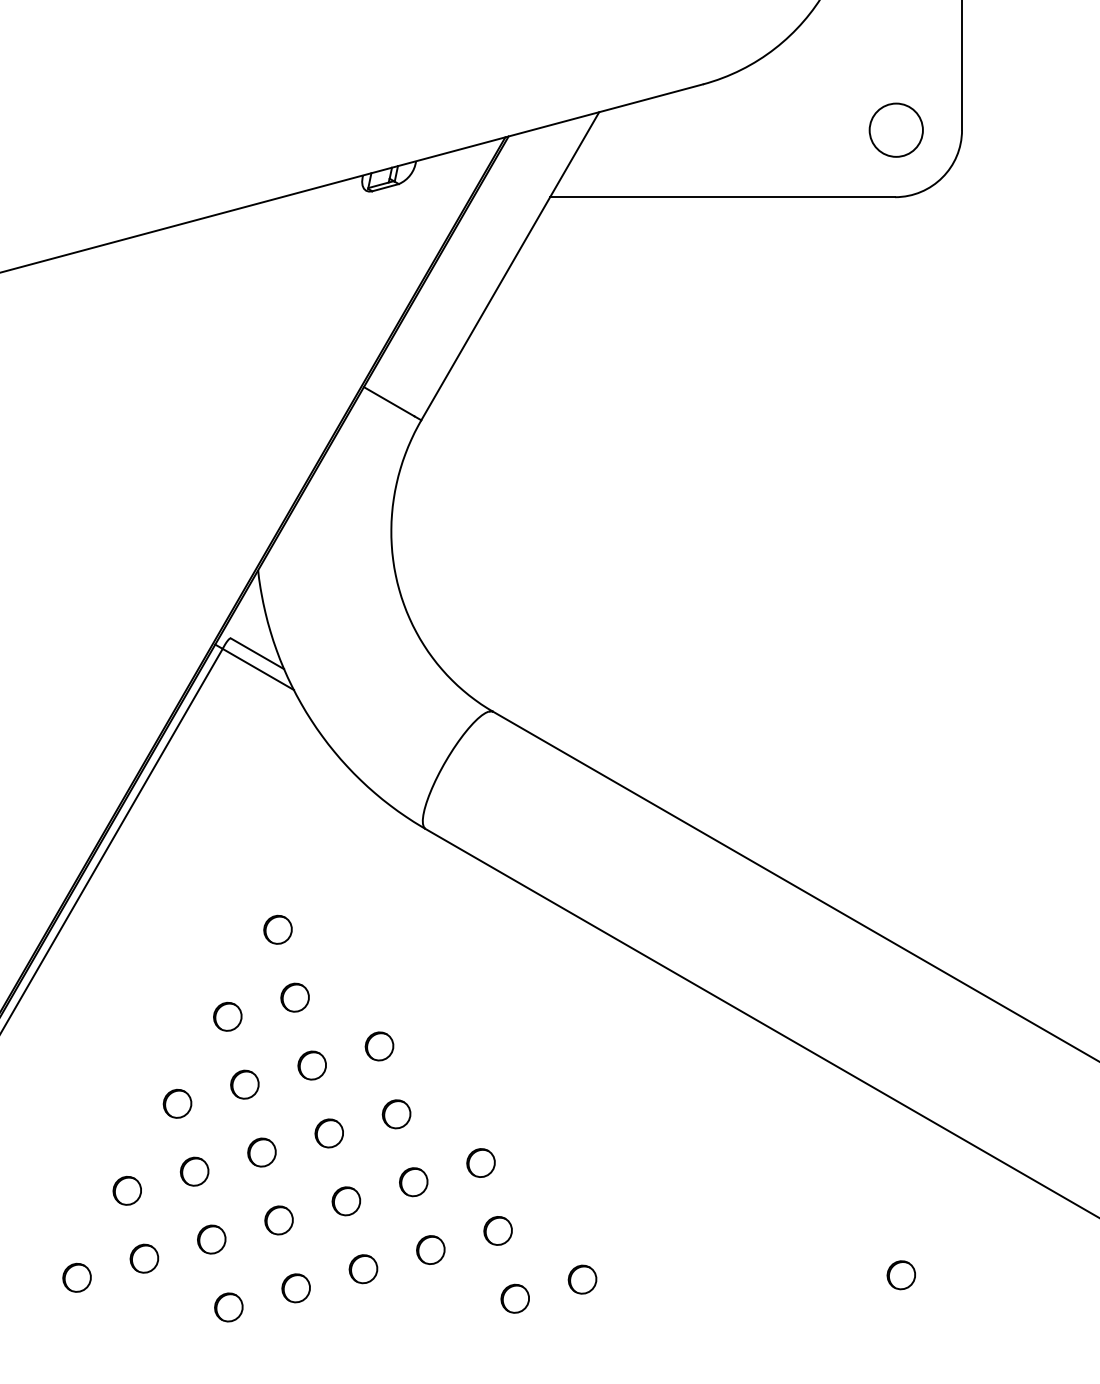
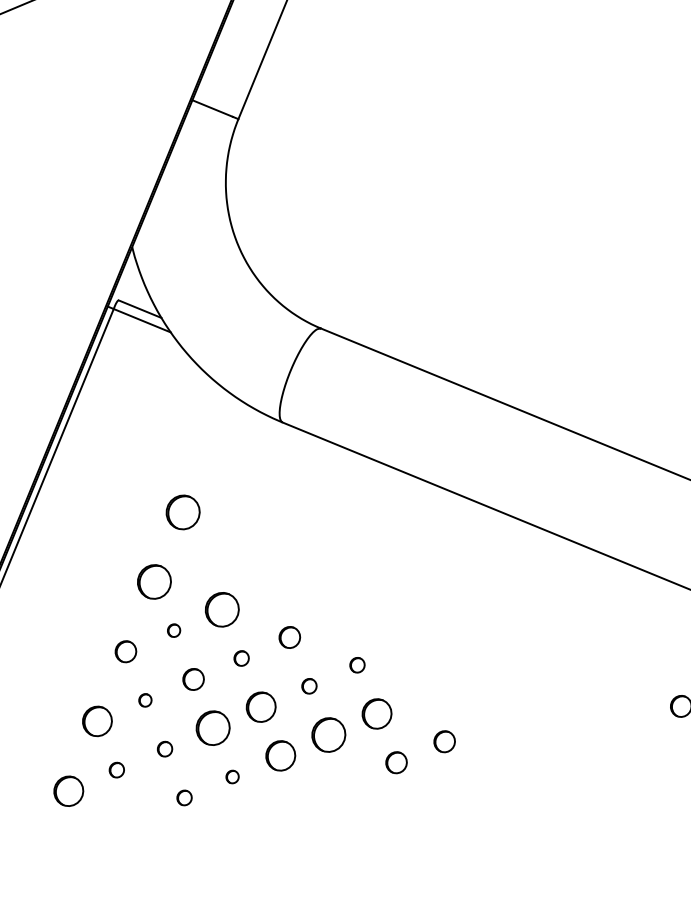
part: (277, 929) -> (182, 512), size x1.6
part: (294, 997) -> (202, 560), removed
part: (227, 1016) -> (154, 581), size x1.6
part: (379, 1046) -> (270, 588), removed
part: (311, 1065) -> (221, 609), size x1.6
part: (244, 1084) -> (173, 630), size x0.6
part: (328, 1133) -> (241, 658), size x0.7
part: (480, 1162) -> (357, 664), size x0.7
part: (194, 1171) -> (145, 700), size x0.6
part: (413, 1182) -> (309, 686), size x0.7
part: (126, 1190) -> (96, 721), size x1.4
part: (346, 1201) -> (261, 707), size x1.4
part: (278, 1220) -> (212, 728), size x1.6
part: (497, 1230) -> (376, 713), size x1.4
part: (211, 1239) -> (164, 749), size x0.7
part: (430, 1249) -> (328, 734), size x1.6
part: (144, 1258) -> (116, 770), size x0.7
part: (363, 1269) -> (280, 756), size x1.4
part: (76, 1277) -> (68, 790), size x1.4
part: (295, 1288) -> (232, 777), size x0.6
part: (228, 1307) -> (184, 798), size x0.7

